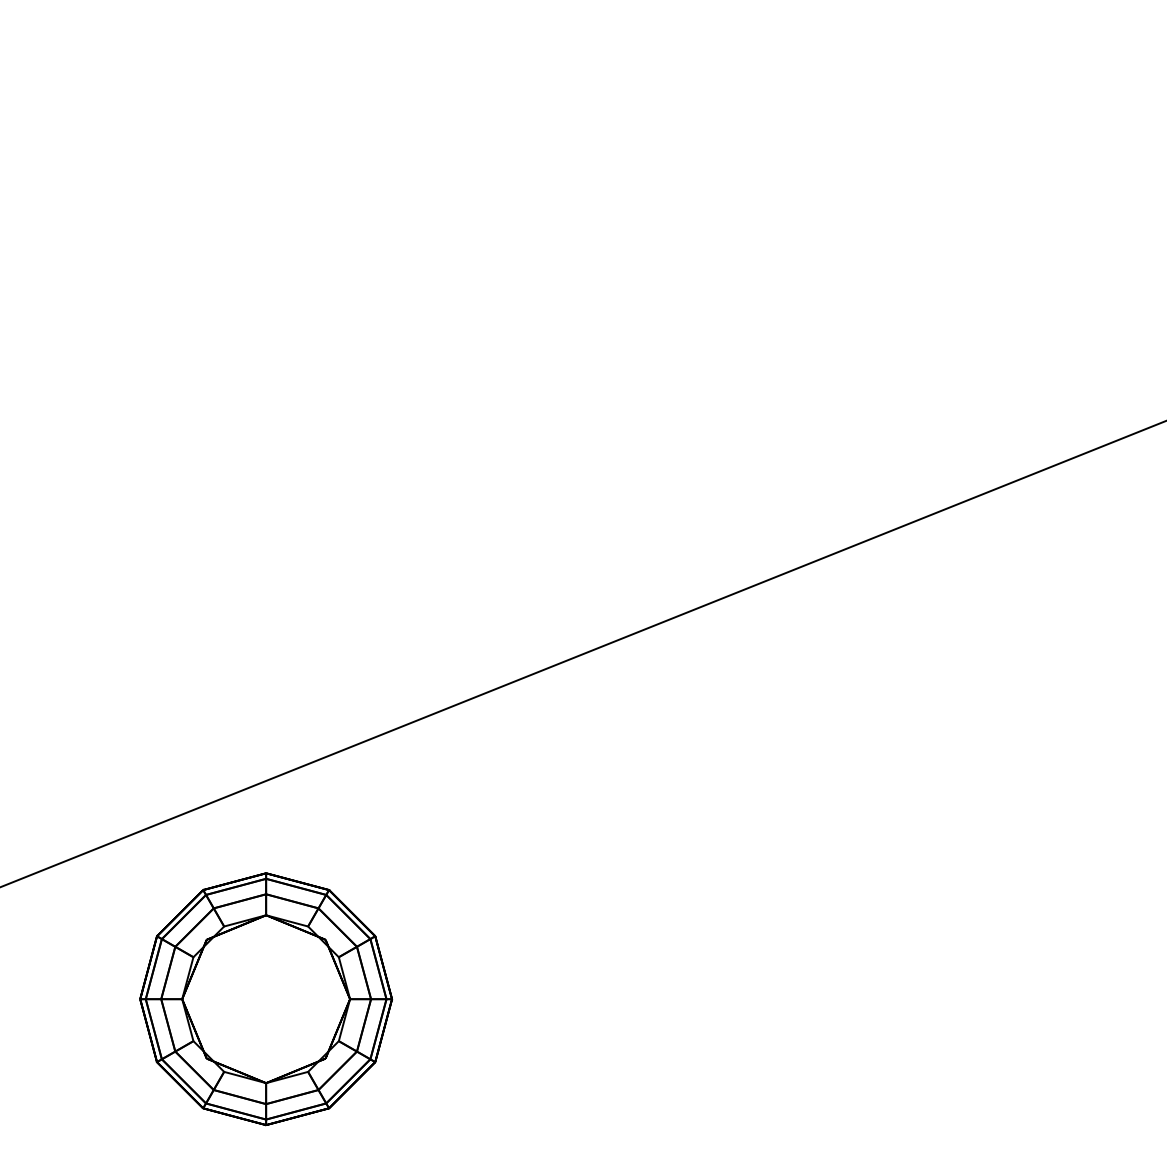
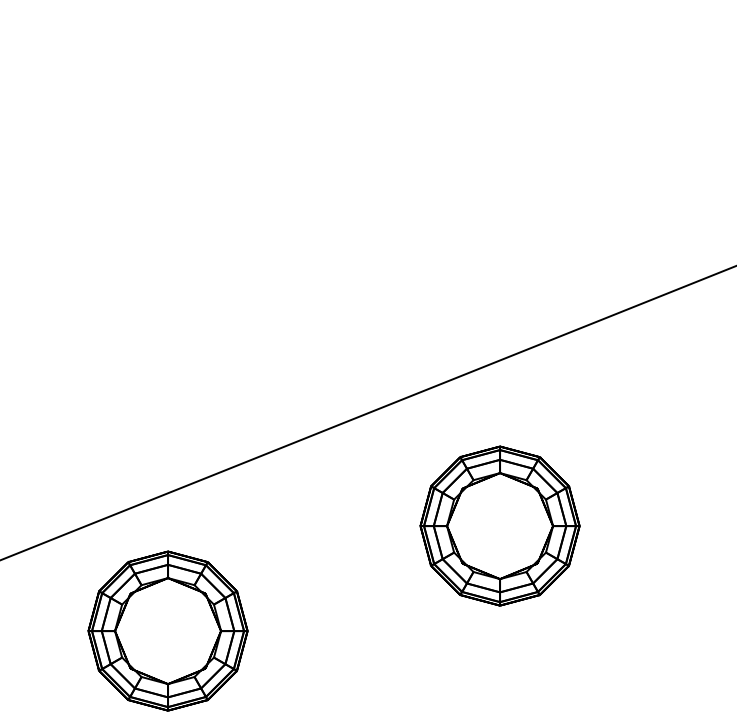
part: (790, 831) -> (499, 525), added

